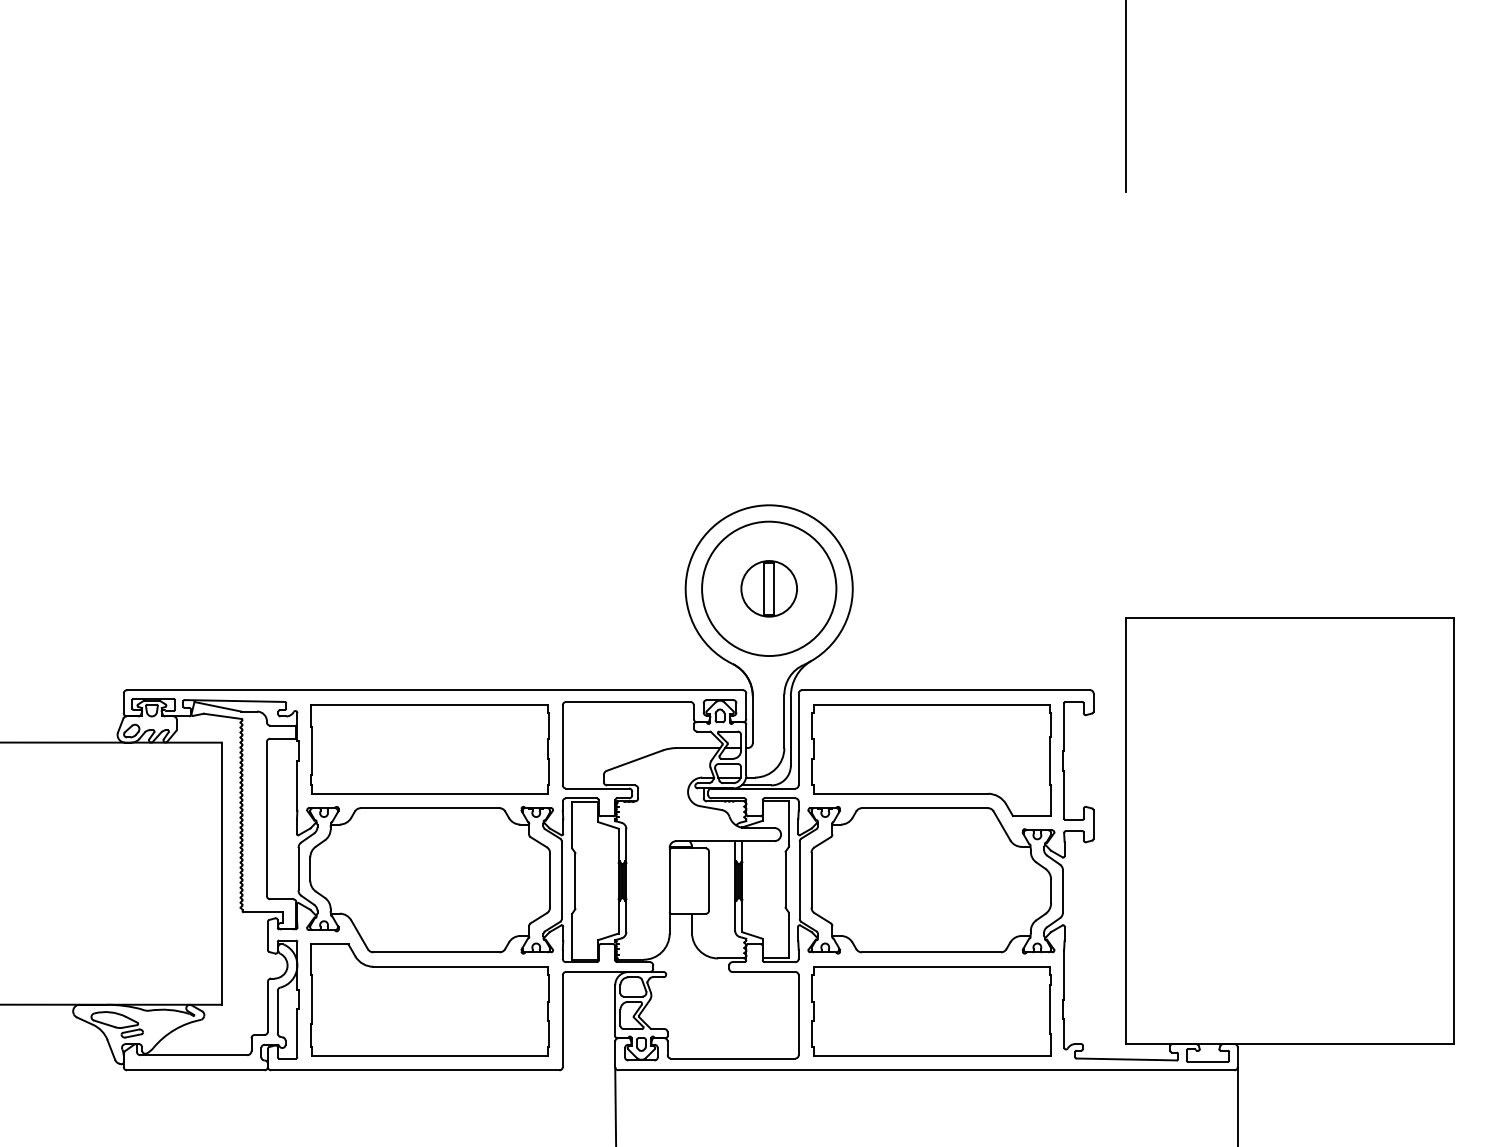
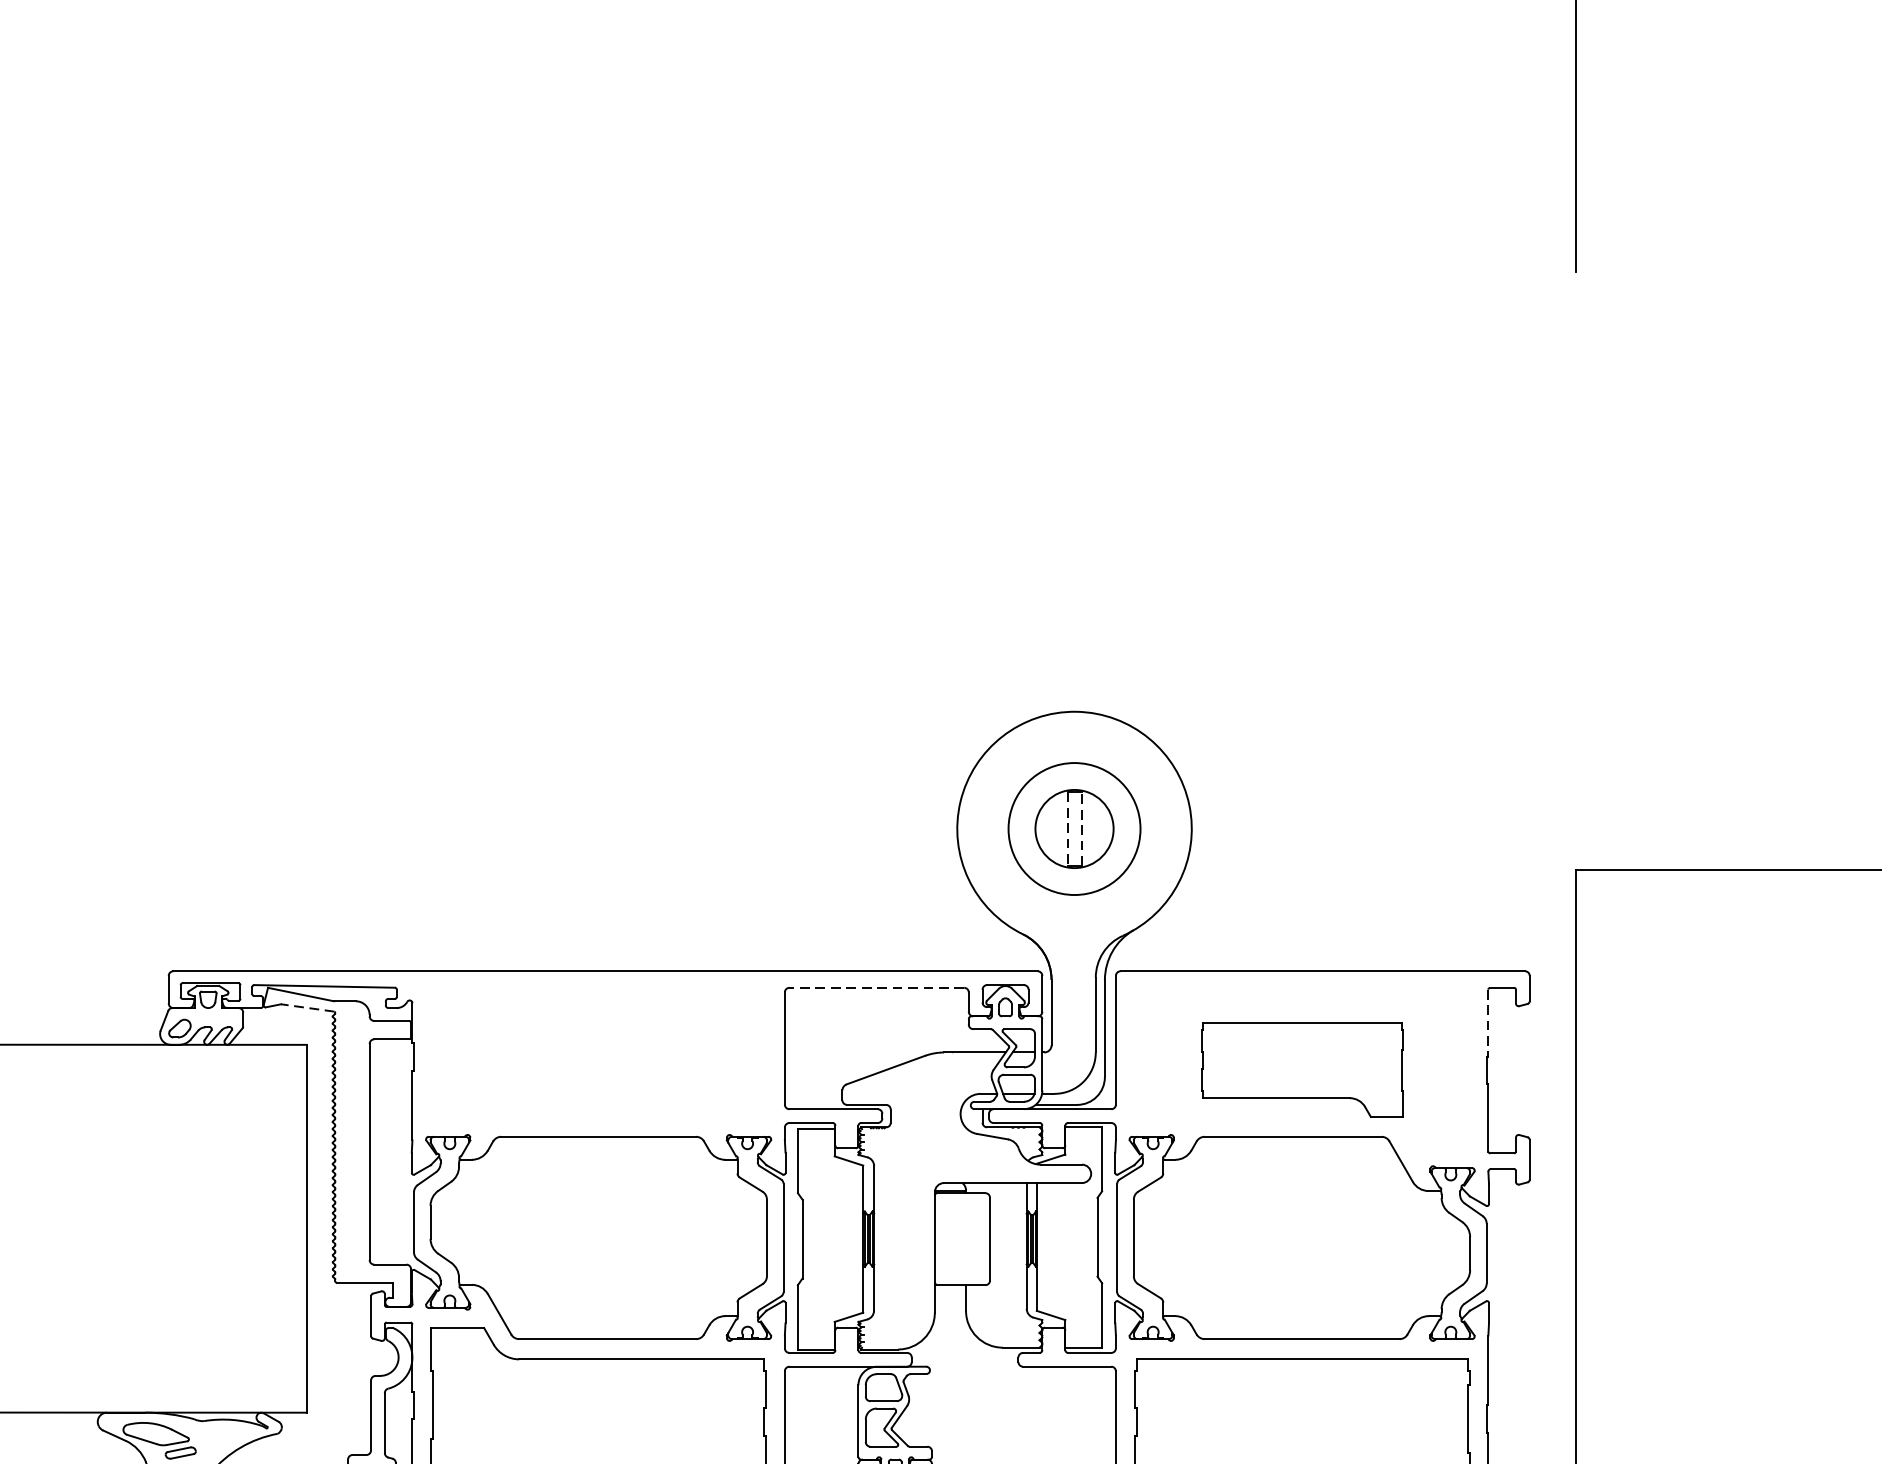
circle: (769, 588) -> (1074, 828), size x0.7
line: (774, 588) -> (1081, 828), solid -> dashed
line: (764, 589) -> (1067, 829), solid -> dashed
line: (627, 702) -> (875, 988), solid -> dashed
line: (222, 716) -> (307, 1008), solid -> dashed
line: (1064, 727) -> (1488, 1023), solid -> dashed
part: (429, 749) -> (597, 1054), removed
part: (931, 760) -> (1302, 1069), size x0.6

